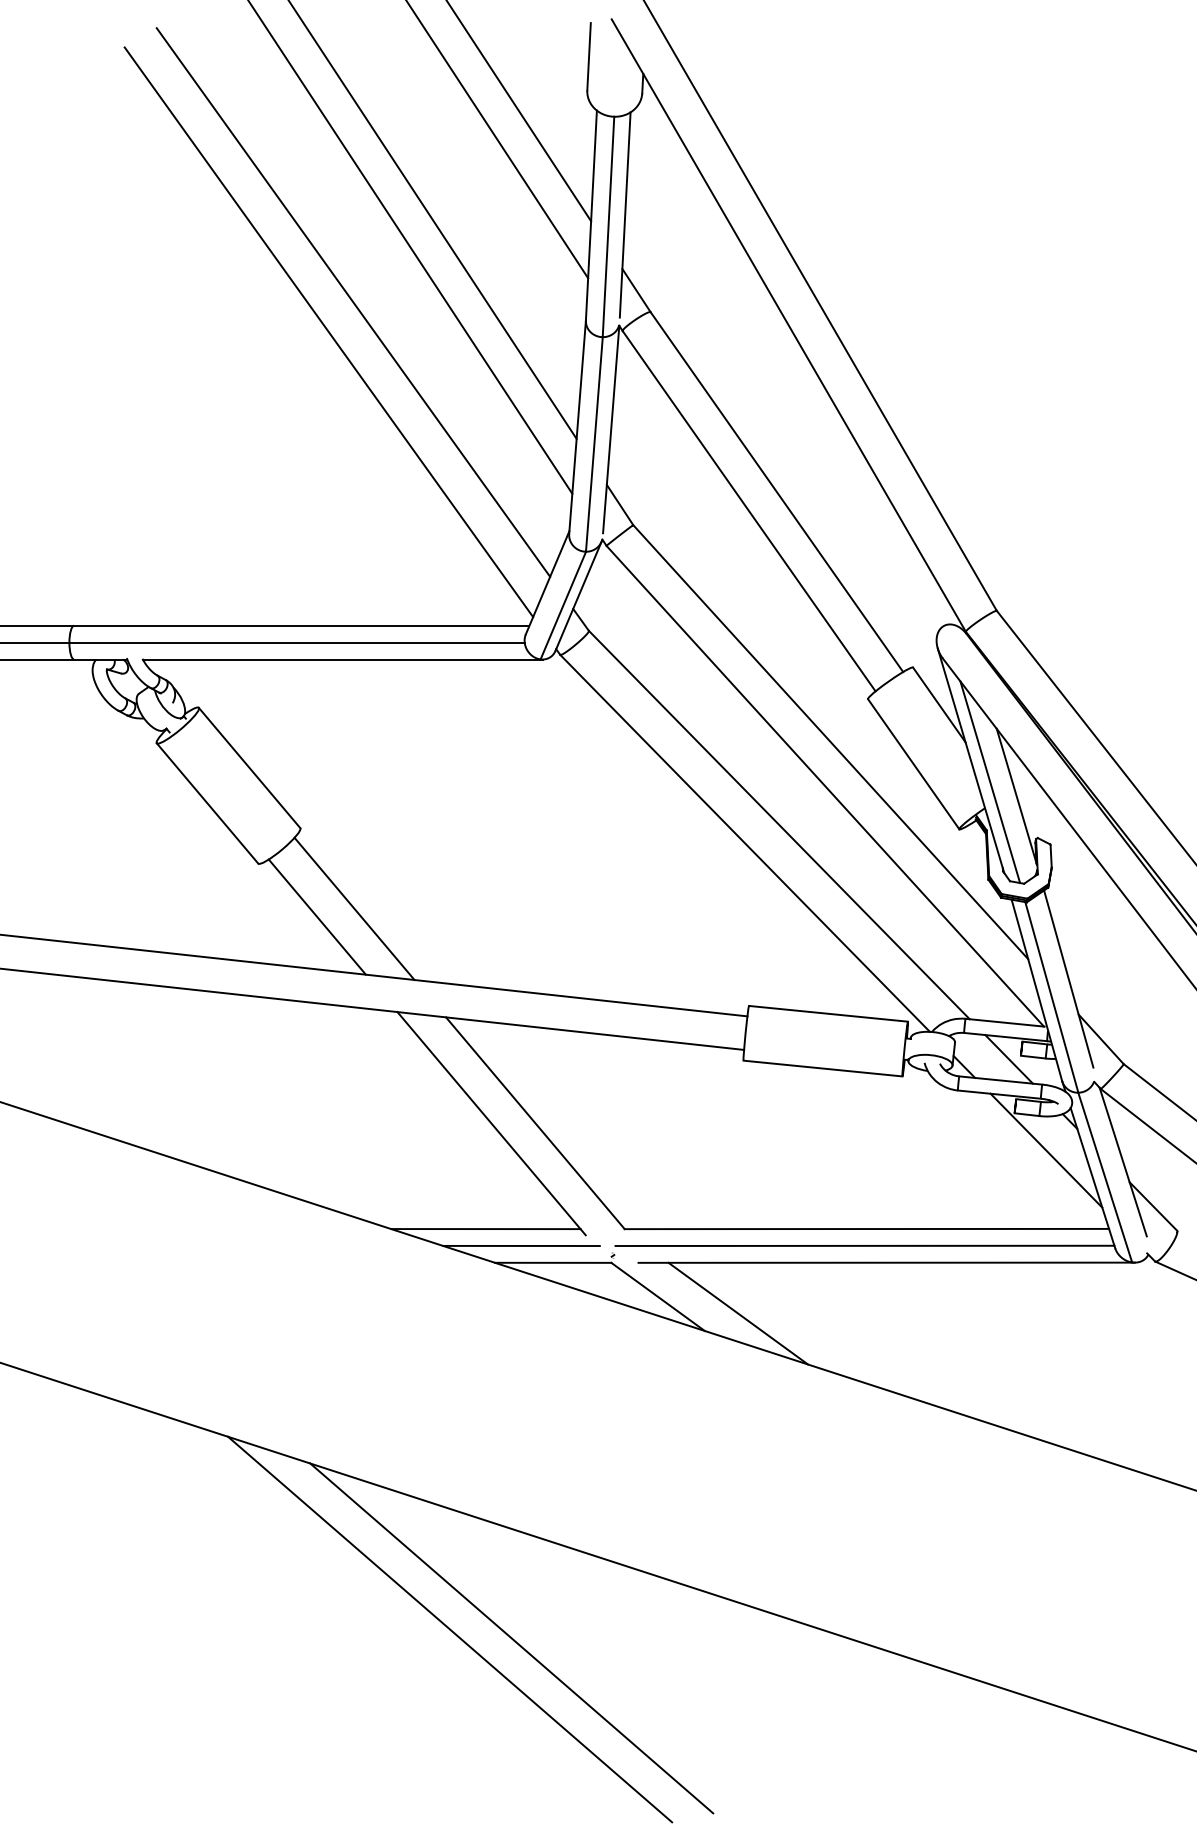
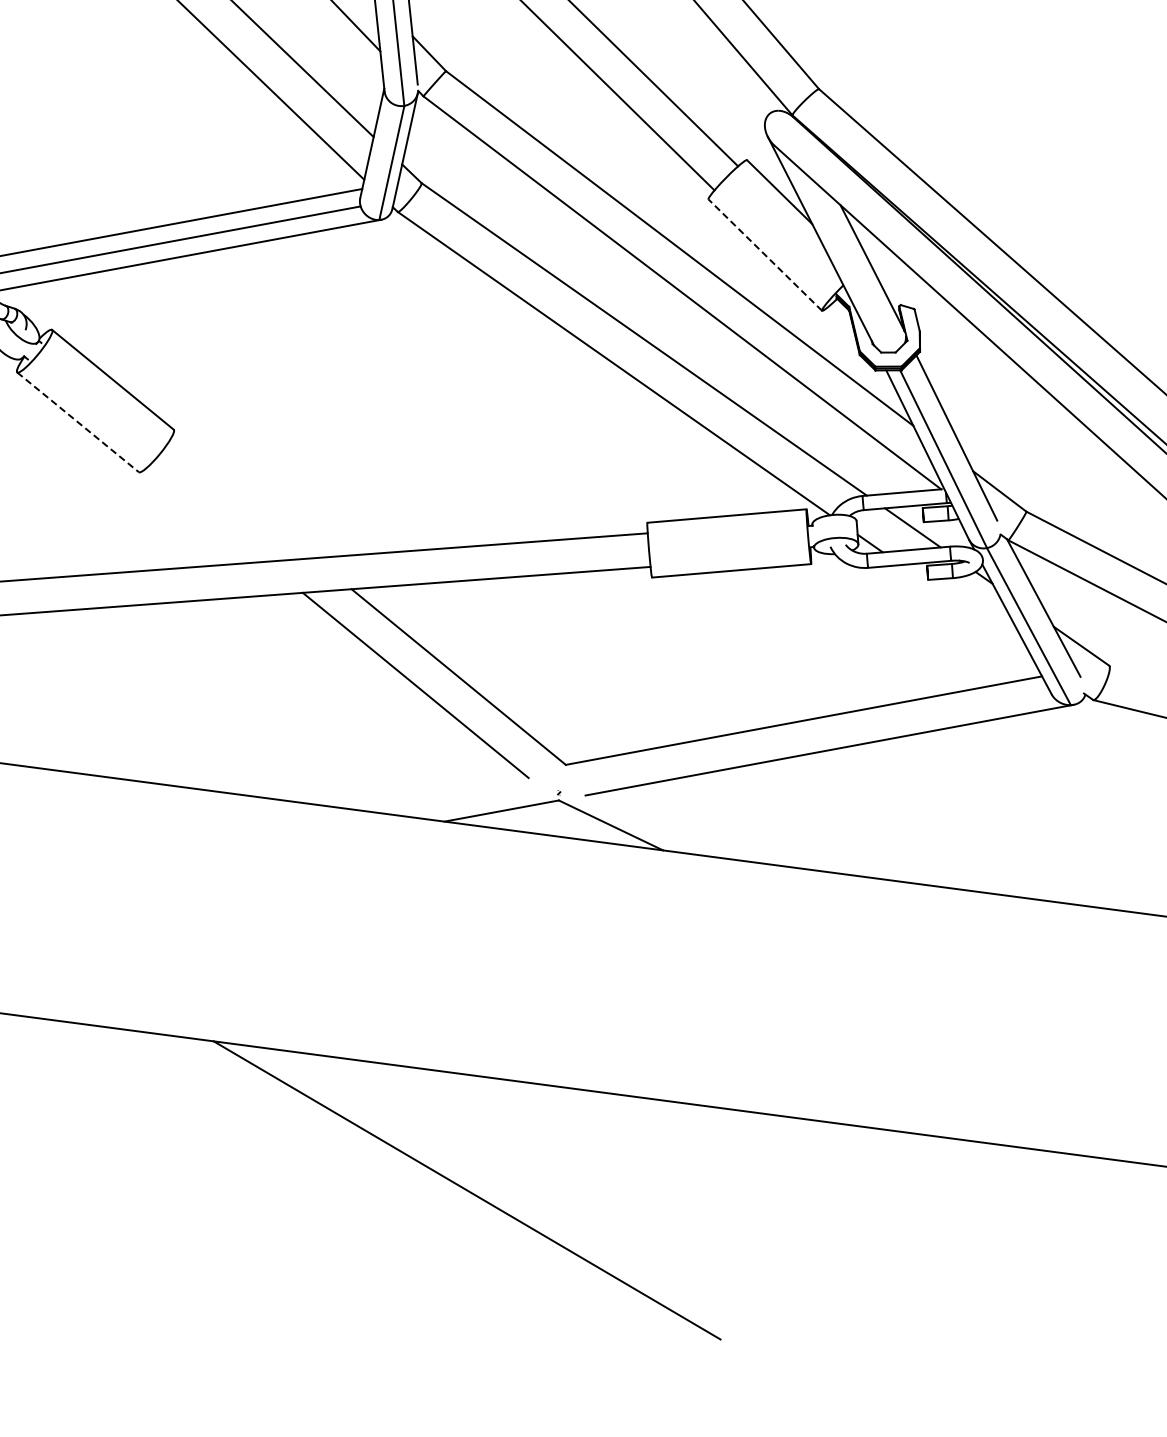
line: (913, 764) -> (765, 255), solid -> dashed
line: (990, 782) -> (844, 259), removed
line: (207, 803) -> (78, 422), solid -> dashed
line: (354, 908) -> (241, 498), removed
line: (316, 916) -> (205, 513), removed
line: (1046, 1150) -> (966, 610), removed
line: (485, 1229) -> (429, 790), removed
line: (521, 1245) -> (467, 799), removed
line: (864, 1245) -> (804, 737), removed
line: (738, 1313) -> (693, 827), removed
line: (511, 1638) -> (529, 1188), removed

